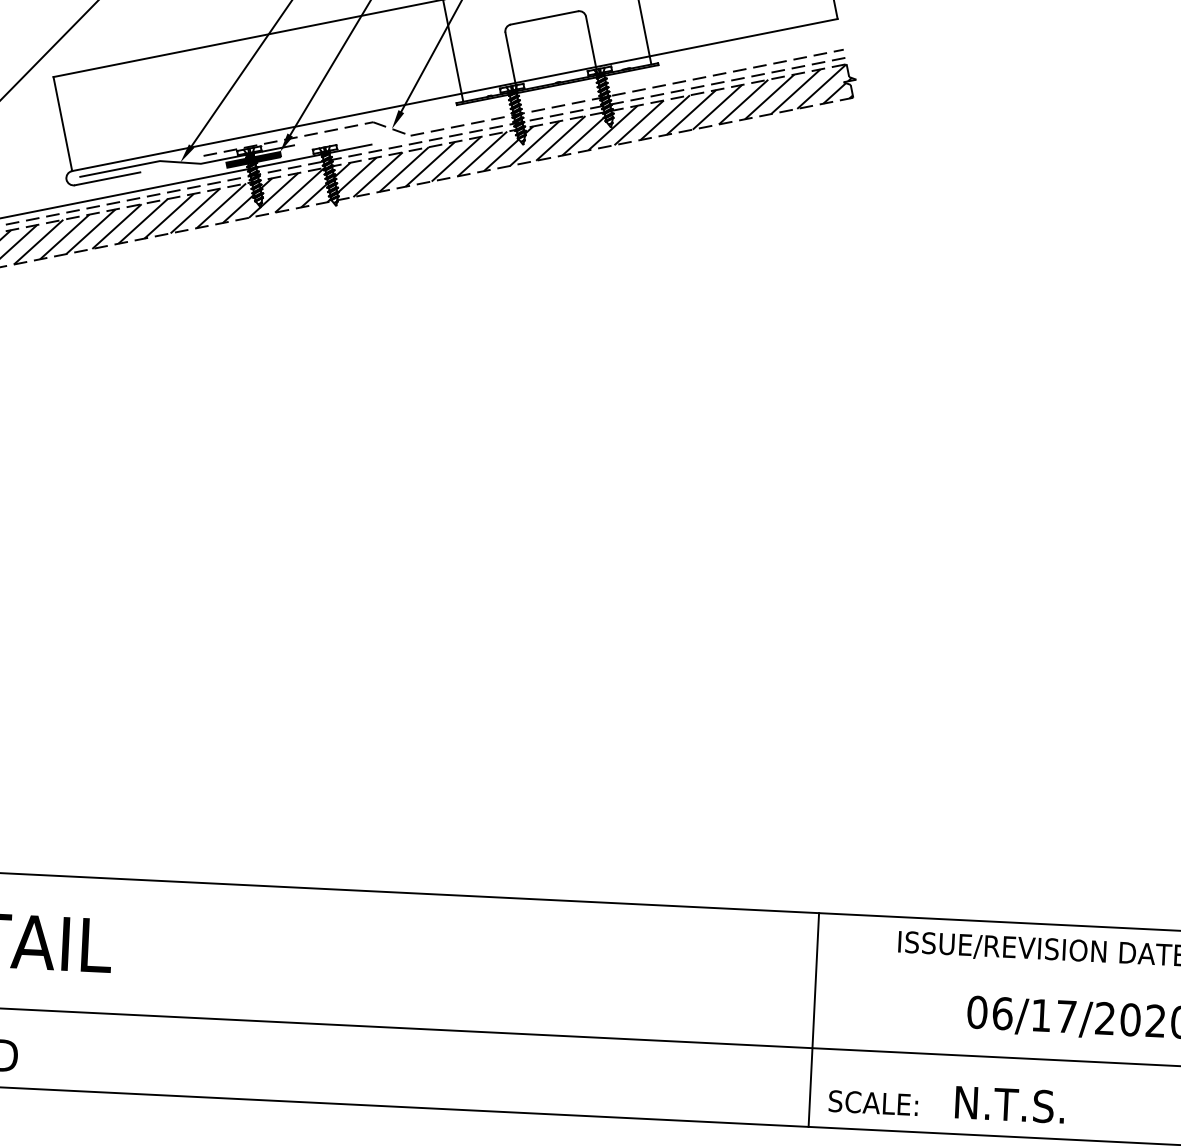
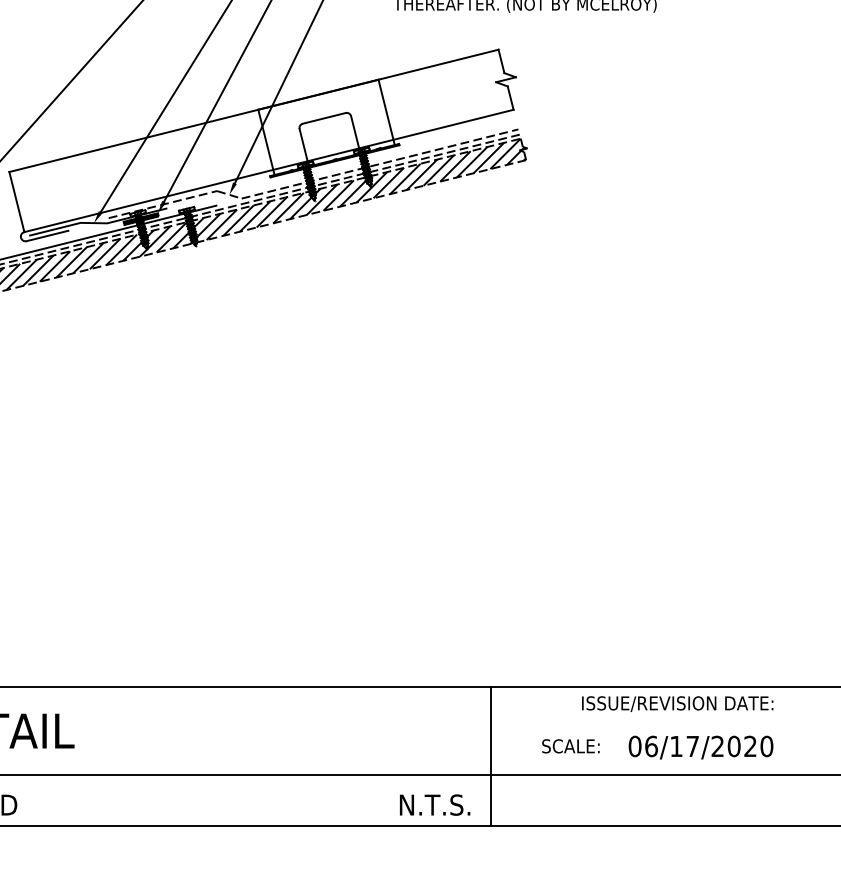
line: (813, 1019) -> (490, 756), moved
text: (872, 1103) -> (570, 746), moved
text: (1010, 1103) -> (435, 804), moved

